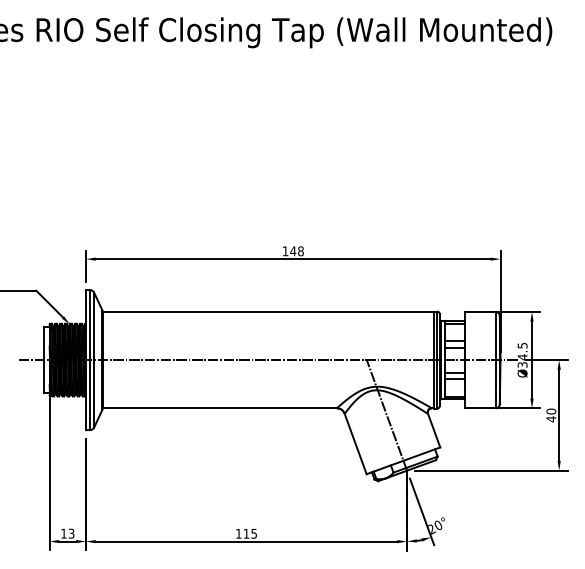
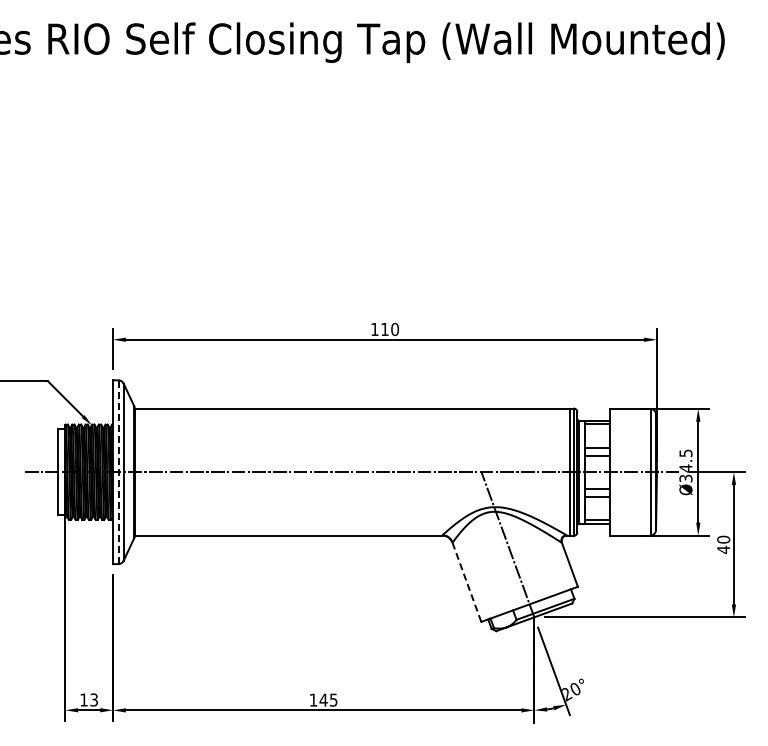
text: (296, 251) -> (389, 329), 148 -> 110
line: (90, 360) -> (118, 472), solid -> dashed
line: (356, 444) -> (467, 582), solid -> dashed
text: (246, 533) -> (323, 699), 115 -> 145

